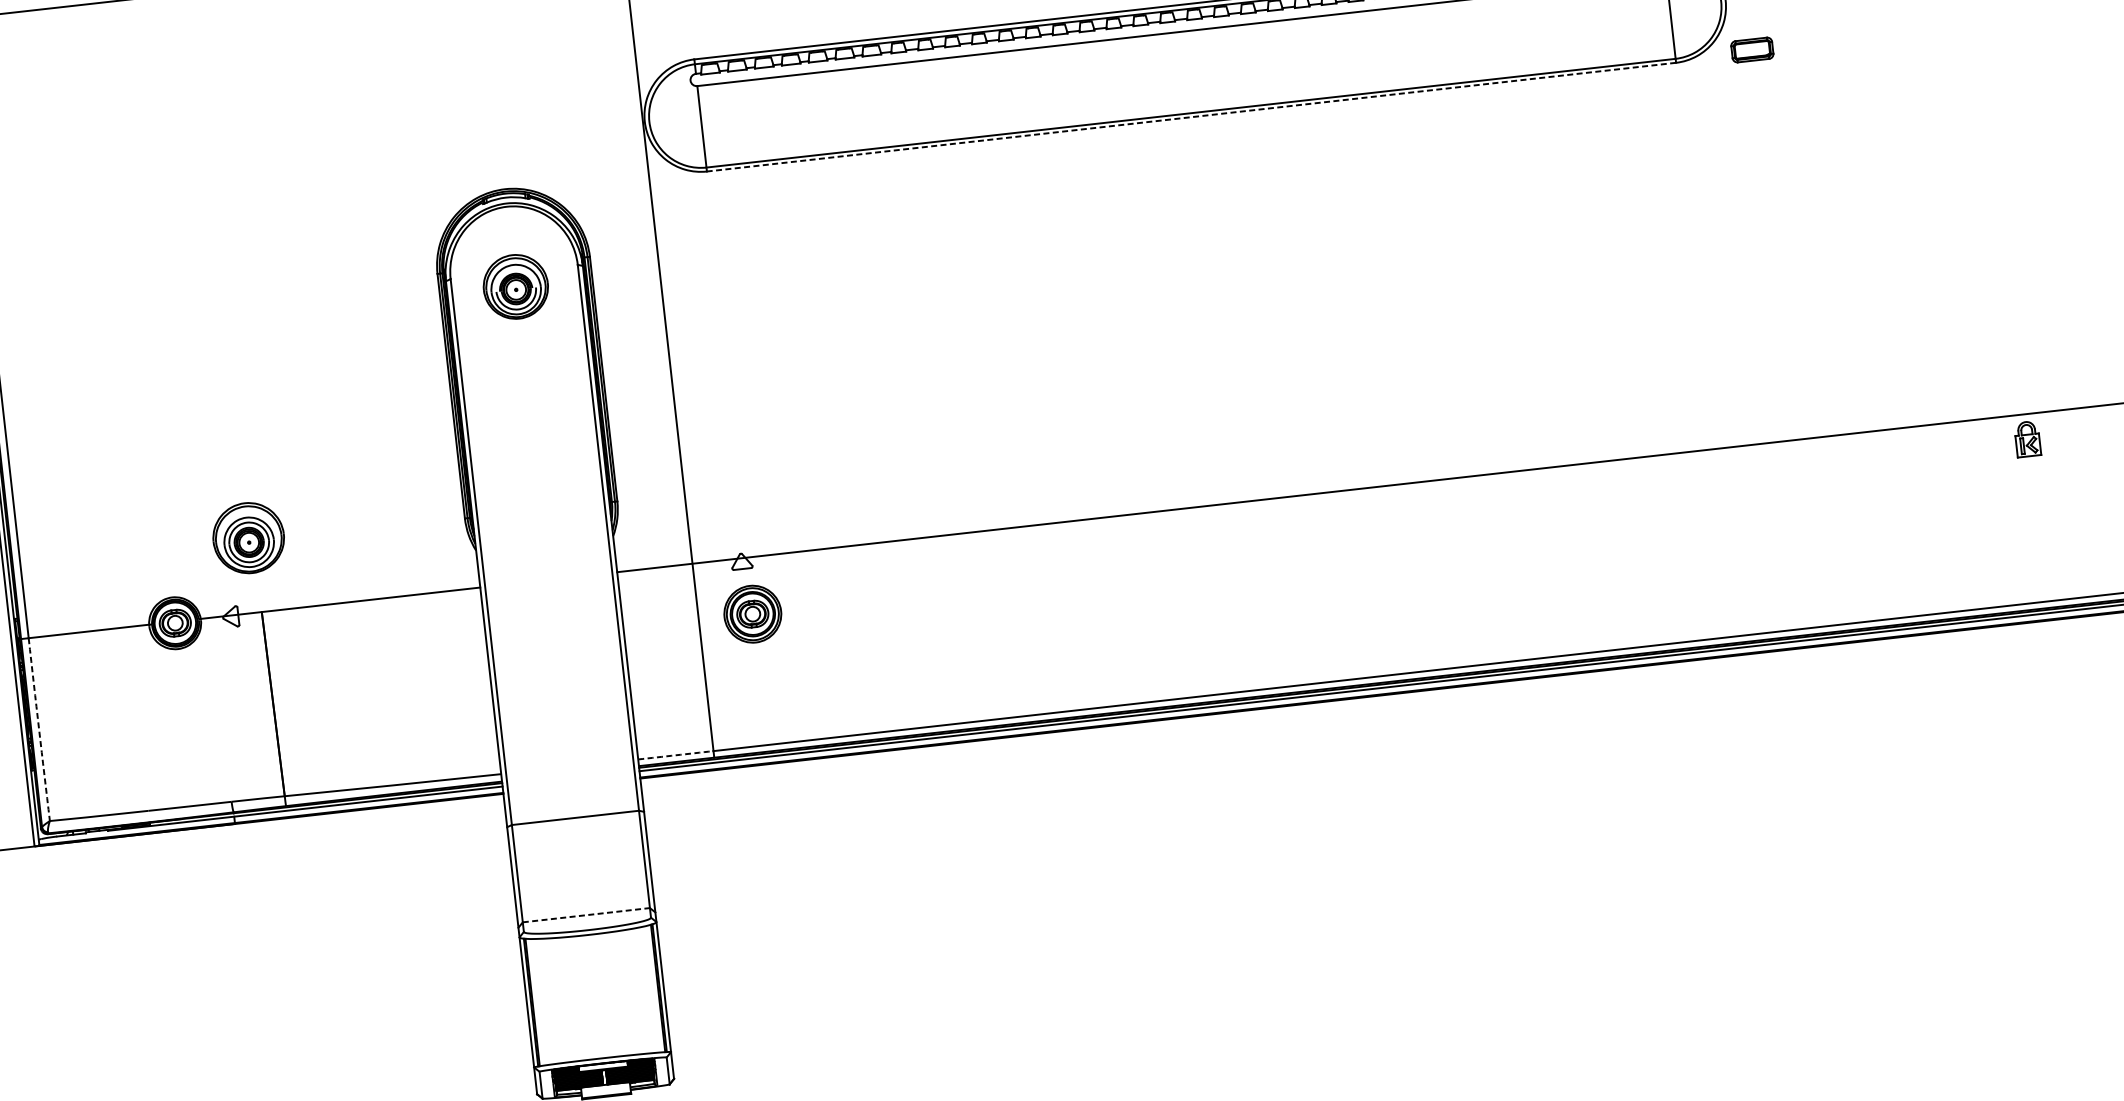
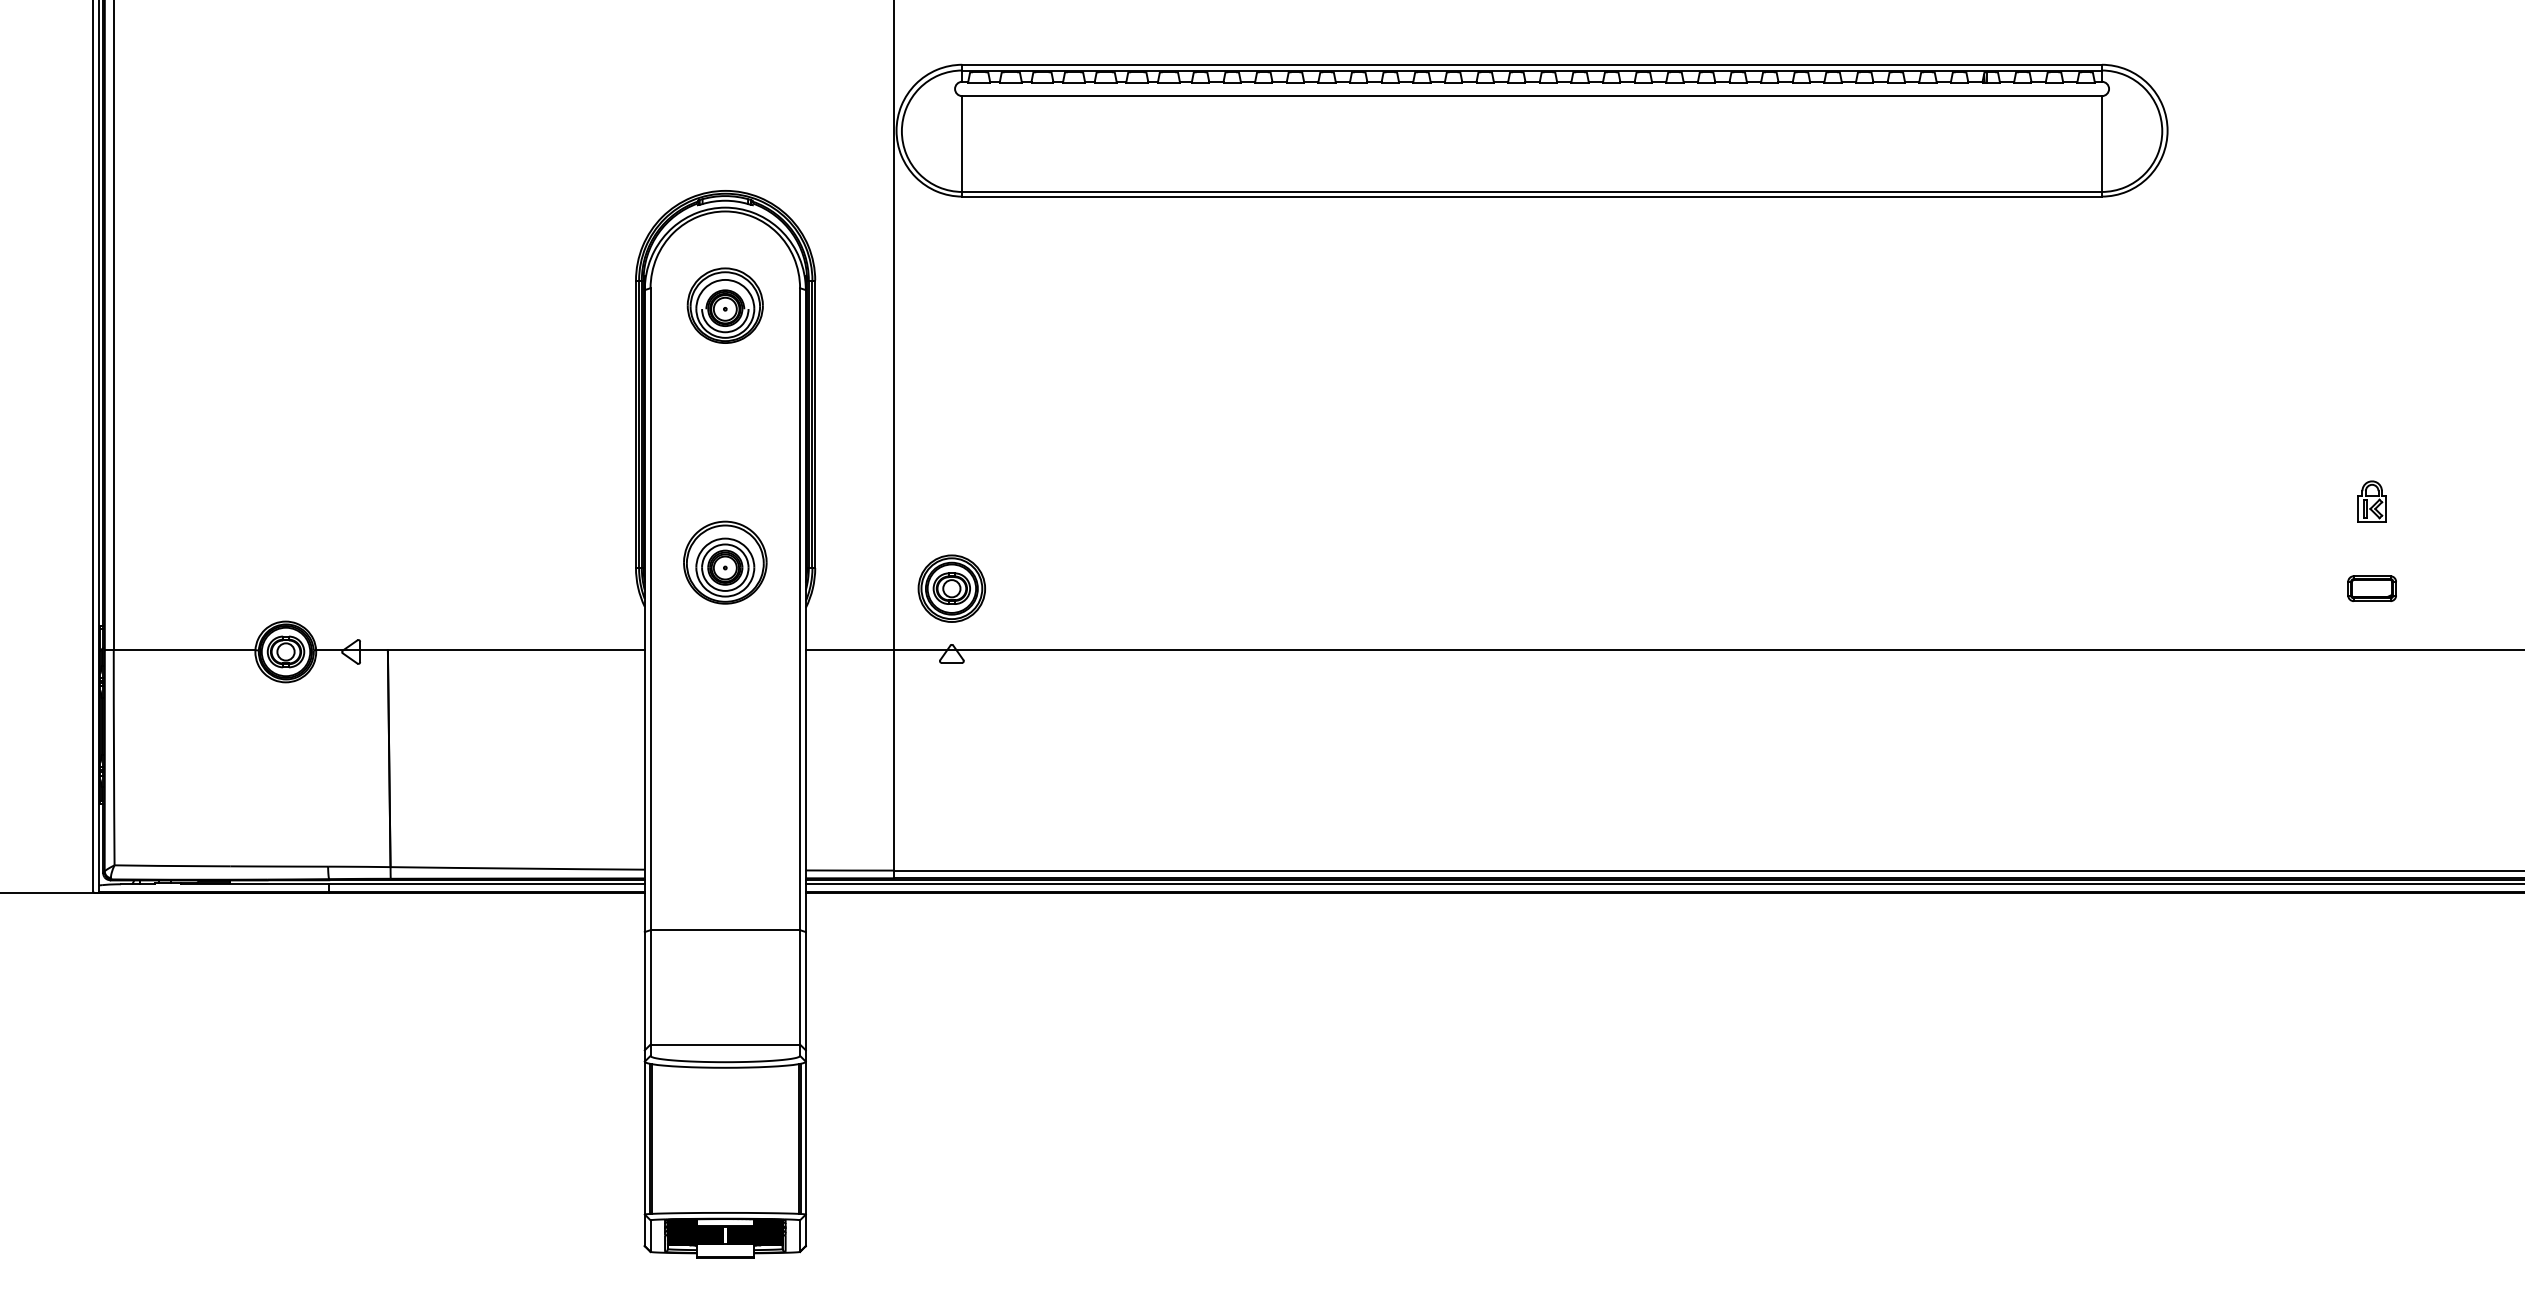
part: (1751, 49) -> (2371, 588), moved
line: (1191, 117) -> (1532, 196), dashed -> solid
part: (2027, 439) -> (2371, 501), moved
part: (248, 537) -> (725, 562), moved
part: (752, 614) -> (951, 588), moved
arc: (38, 729) -> (113, 757), dashed -> solid
arc: (676, 755) -> (850, 870), dashed -> solid
line: (586, 915) -> (725, 1044), dashed -> solid

